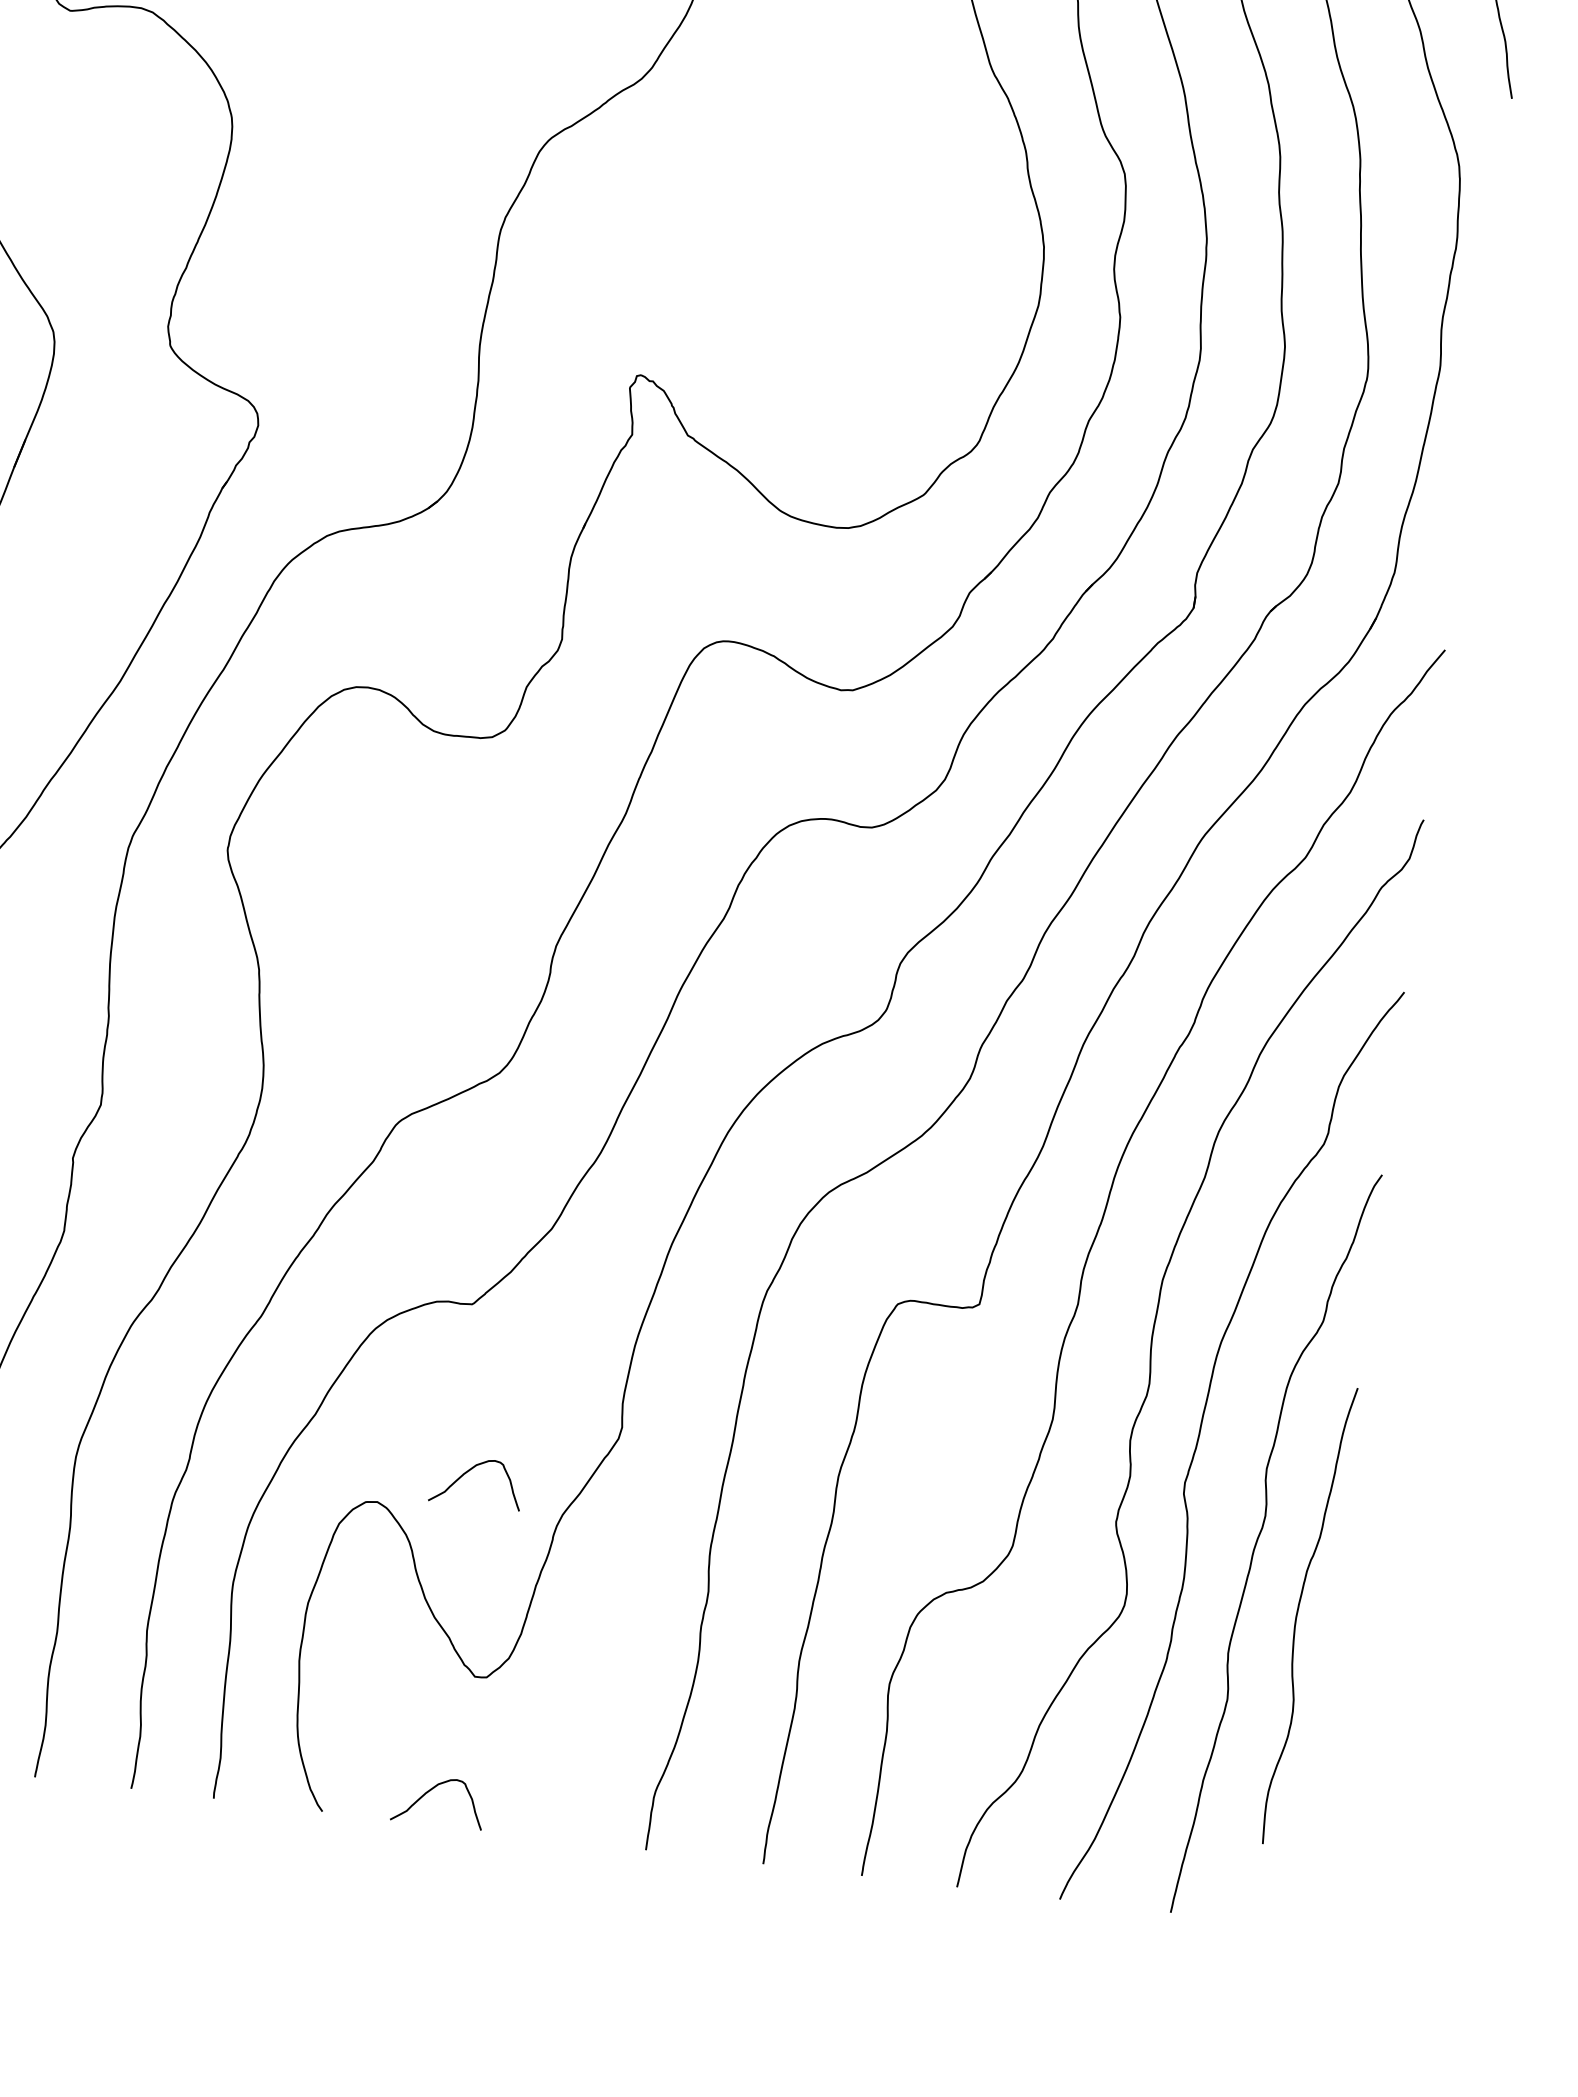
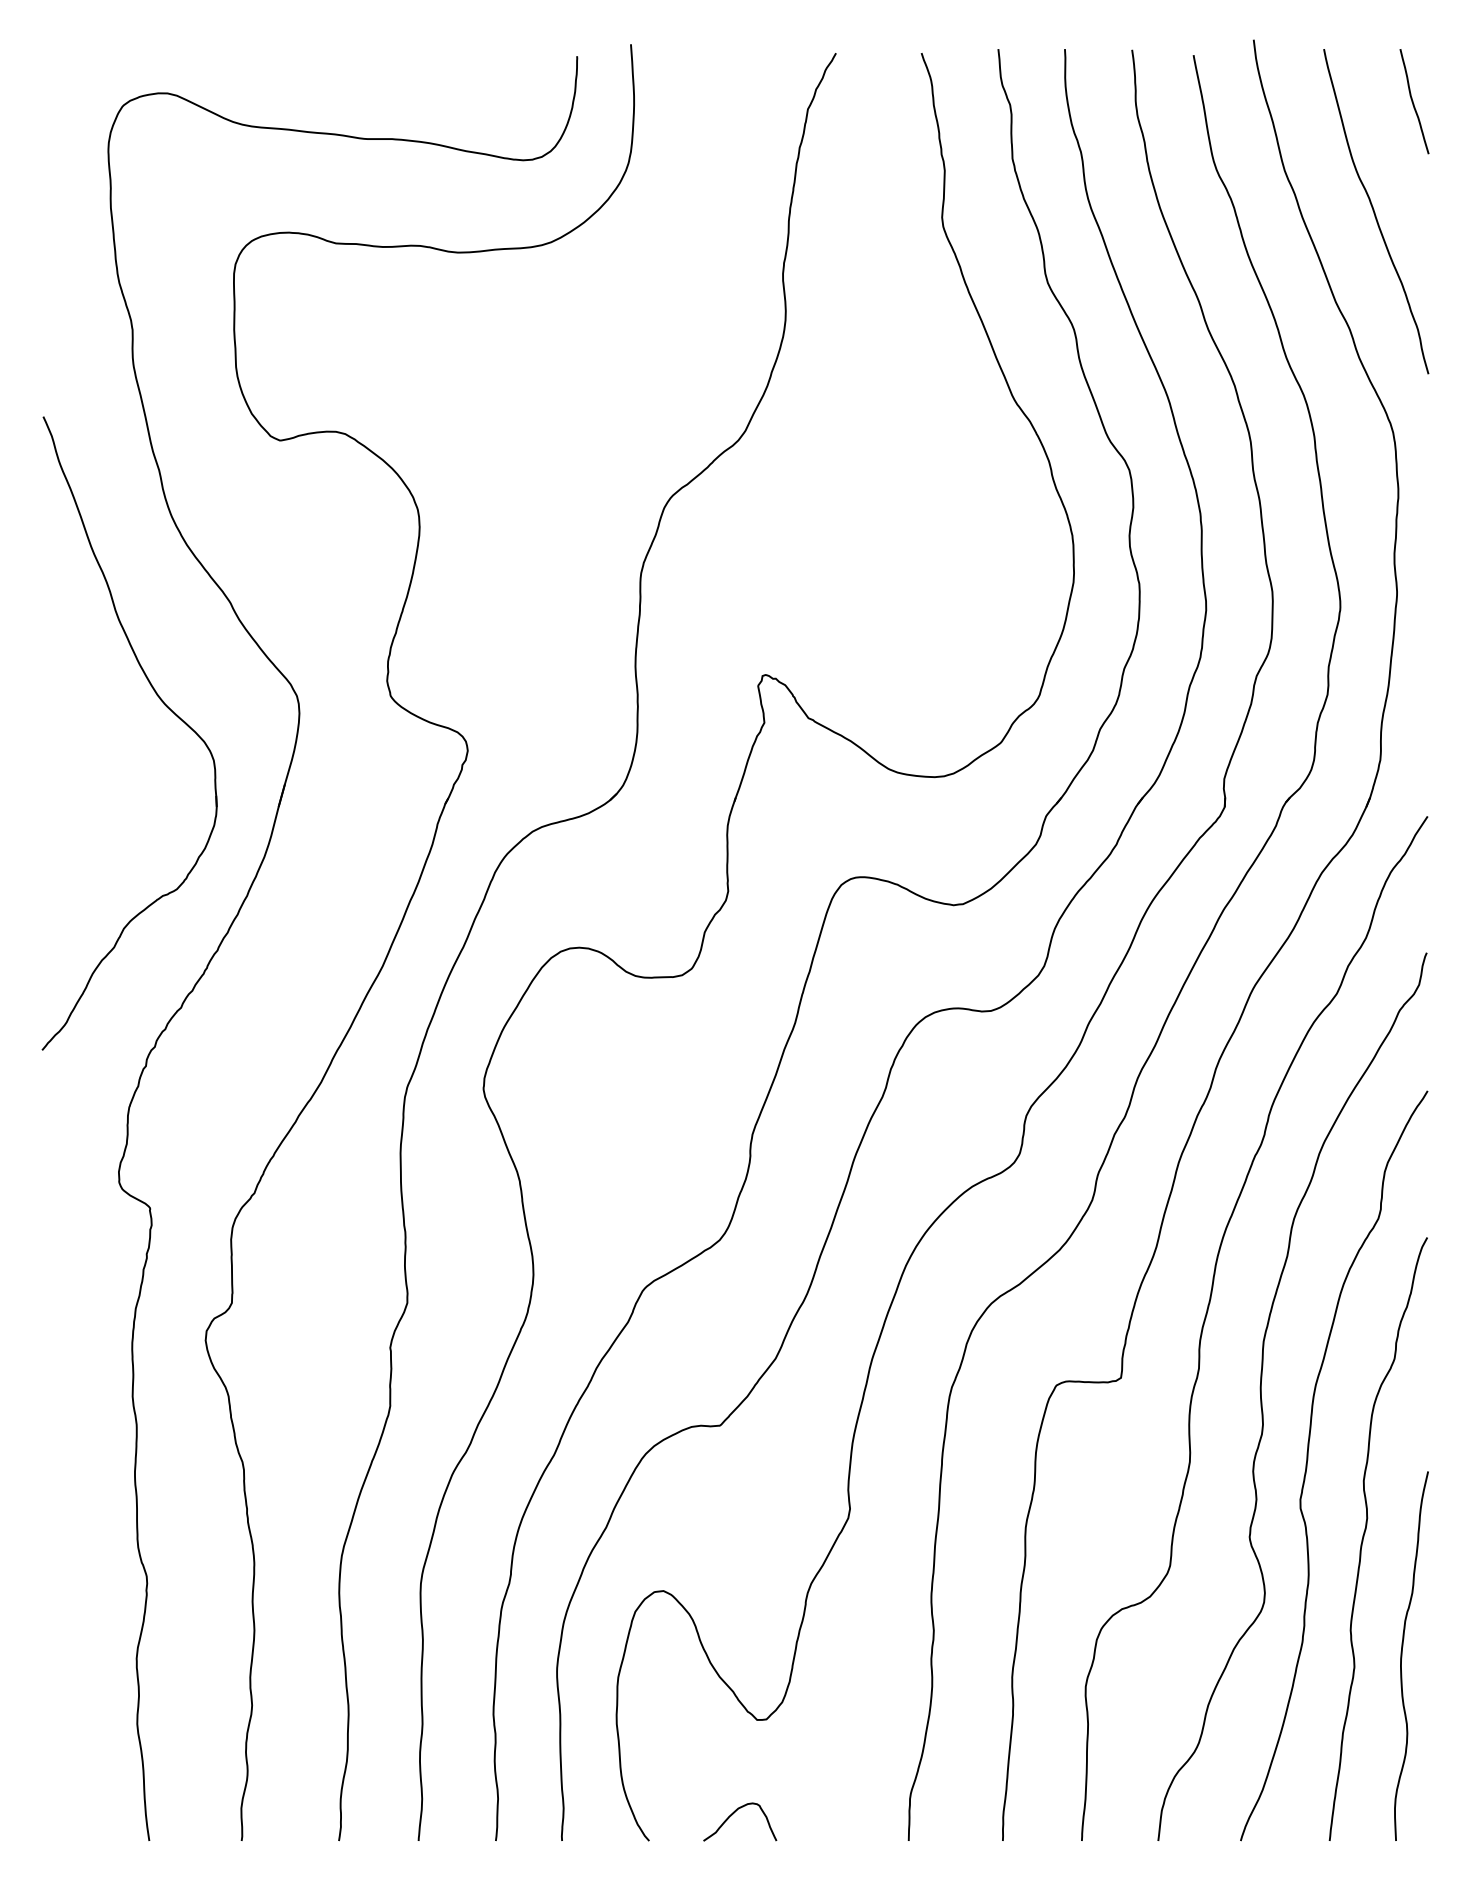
curve: (469, 1471) -> (733, 1558), removed
curve: (1298, 1613) -> (1402, 1655), moved

